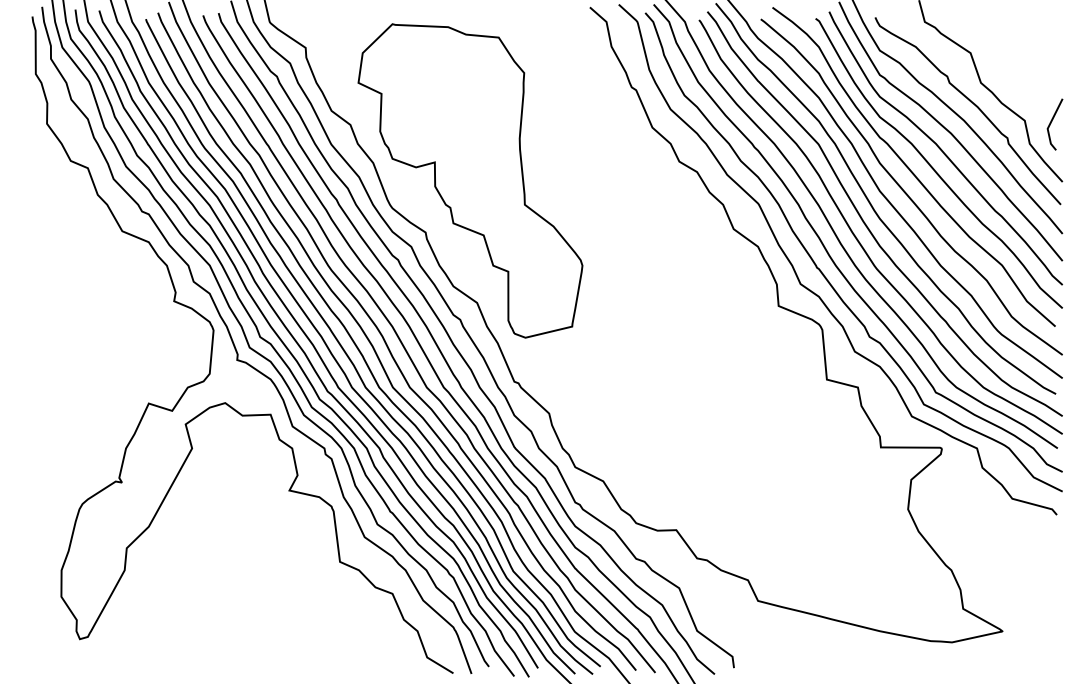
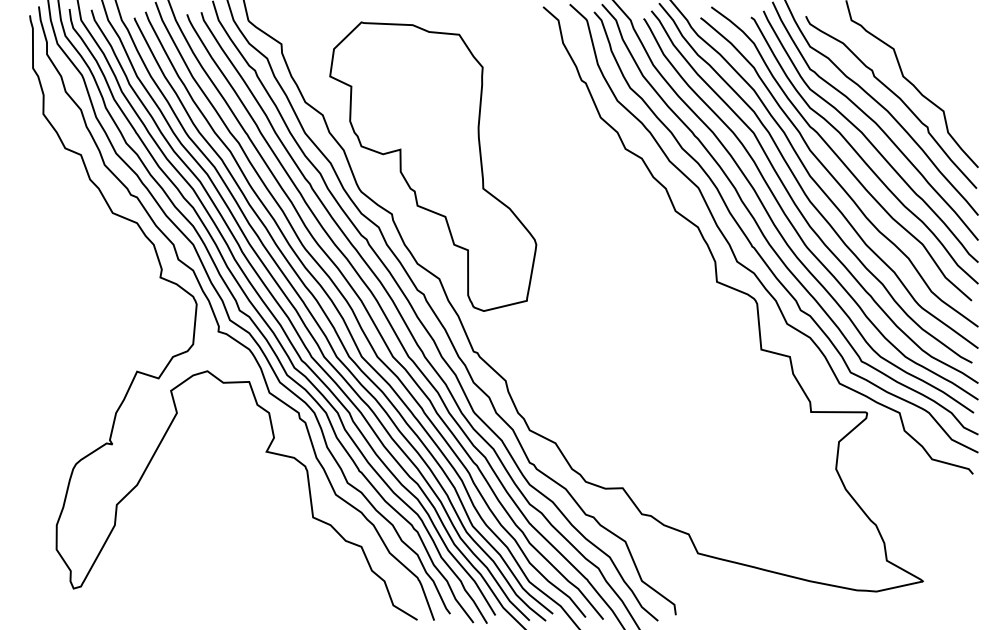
line: (1051, 123) -> (968, 113), removed

